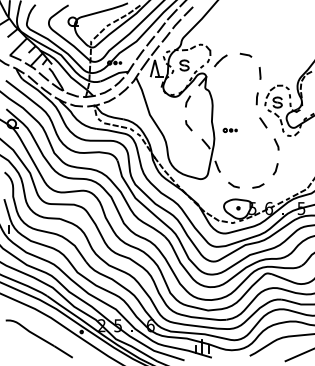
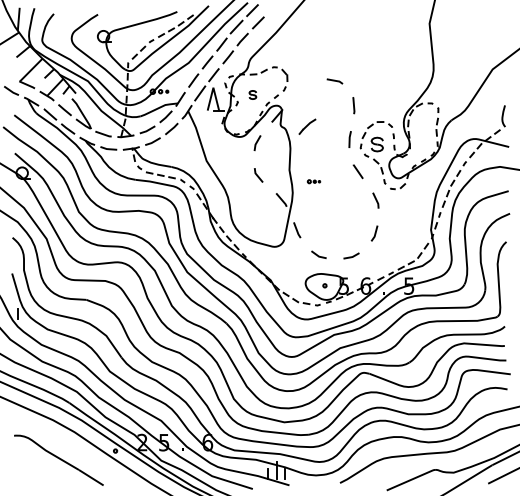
part: (220, 60) -> (307, 126), moved
part: (184, 65) -> (252, 94), size x0.6
part: (229, 130) -> (313, 181), size x0.7

